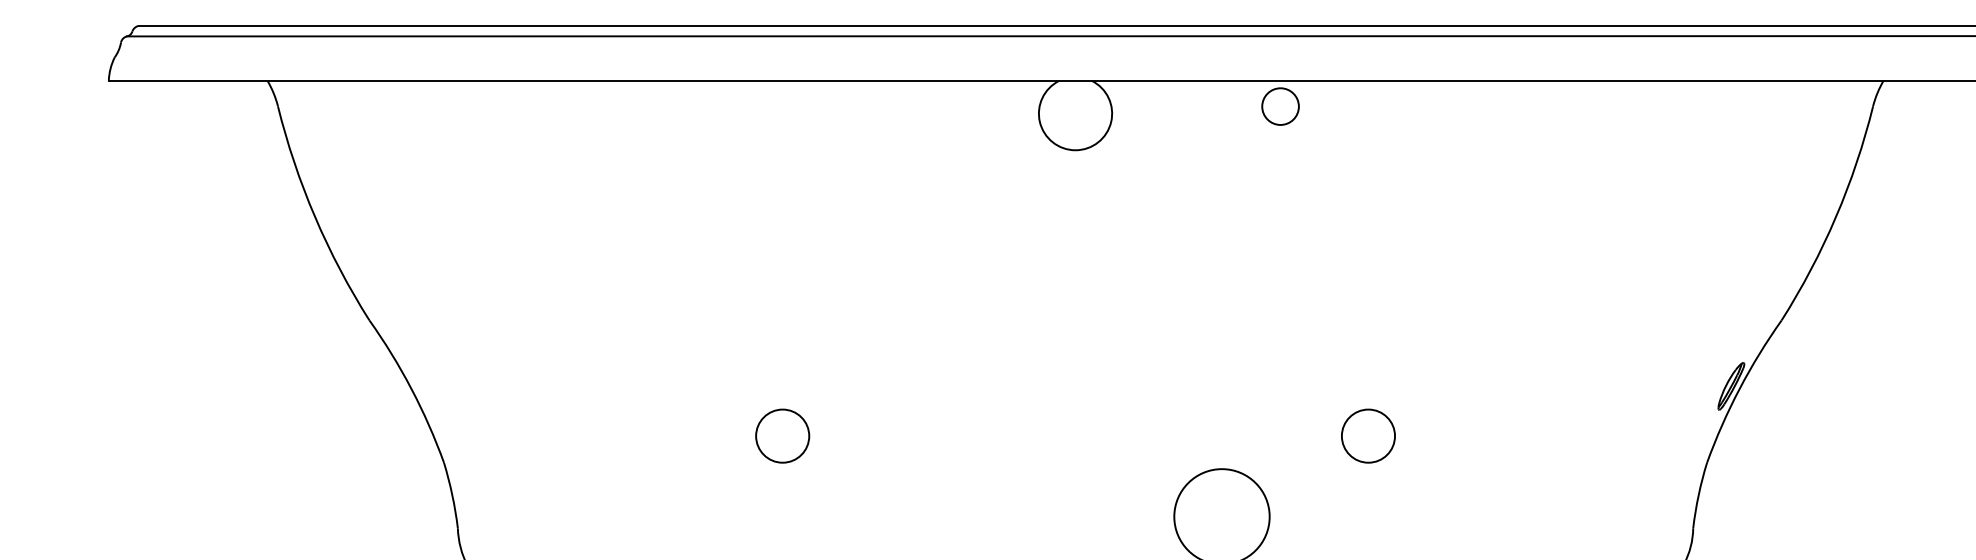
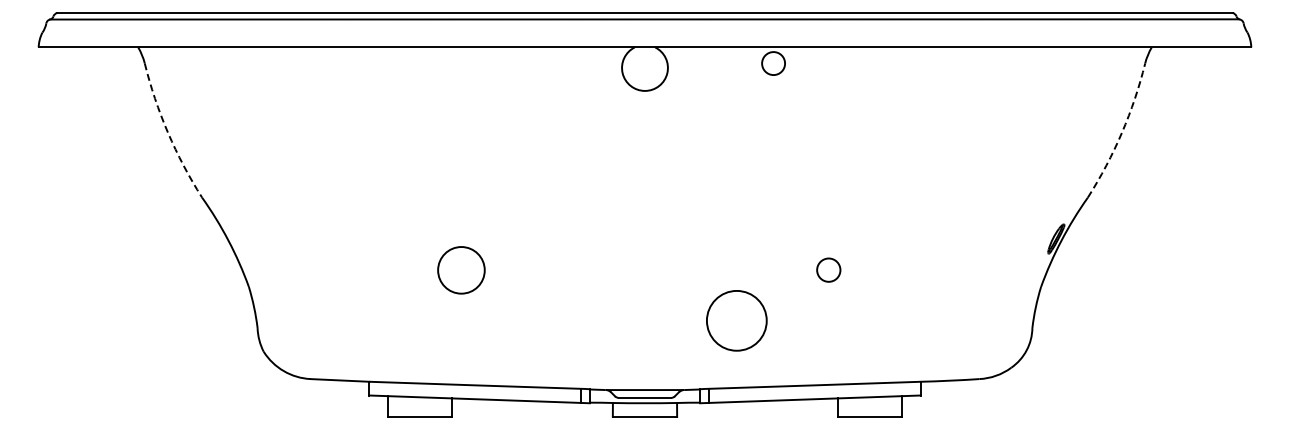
arc: (315, 216) -> (168, 132), solid -> dashed
arc: (1835, 216) -> (1121, 132), solid -> dashed
circle: (781, 434) -> (460, 269), size x1.4
circle: (1368, 434) -> (828, 269), size x0.7

